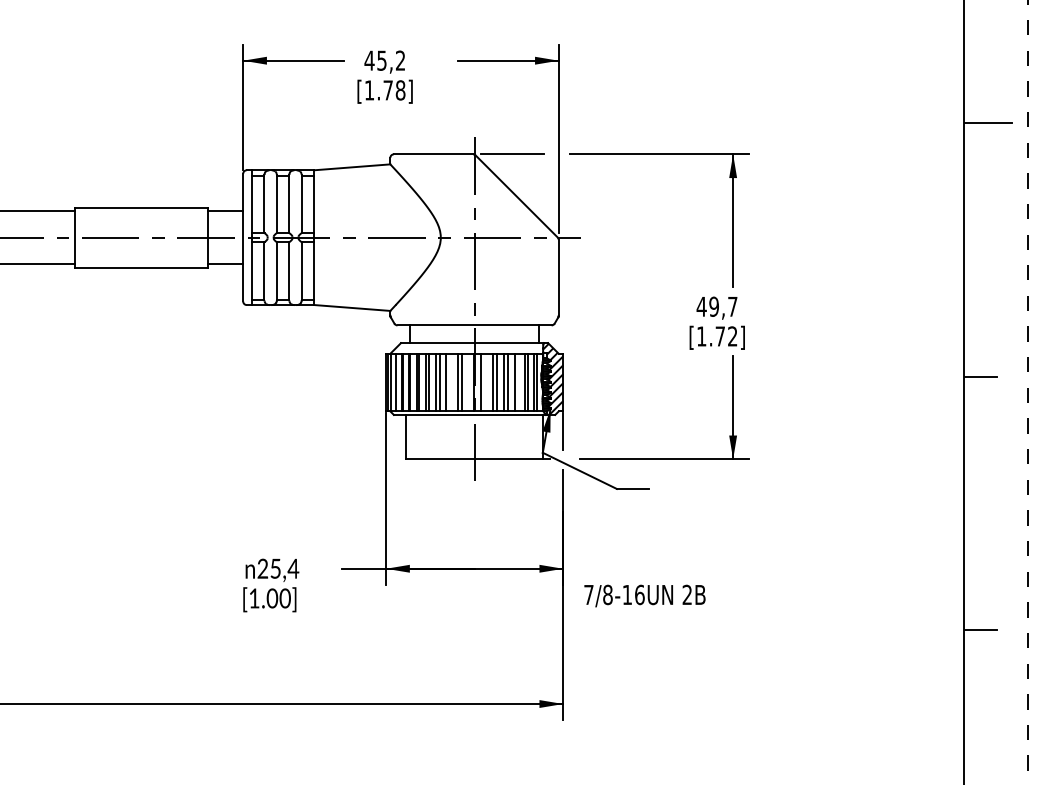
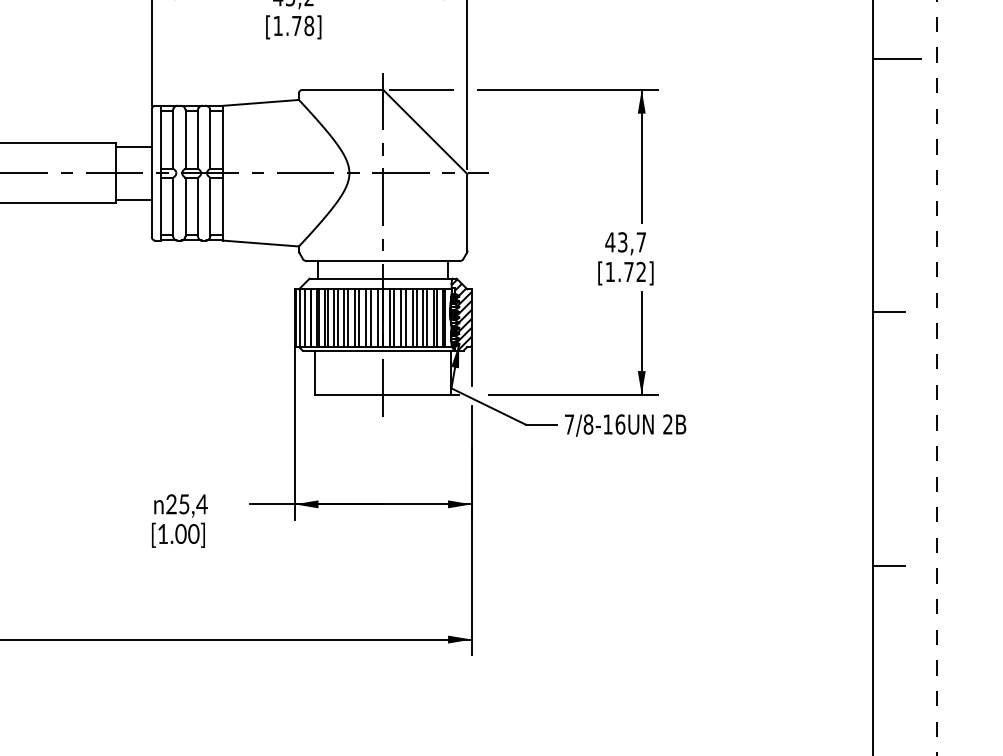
text: (713, 306) -> (622, 242), 49,7 -> 43,7
line: (450, 382) -> (359, 318), added
line: (469, 382) -> (378, 318), added
line: (485, 382) -> (394, 318), added
line: (518, 382) -> (427, 318), added
text: (644, 595) -> (625, 425), moved

